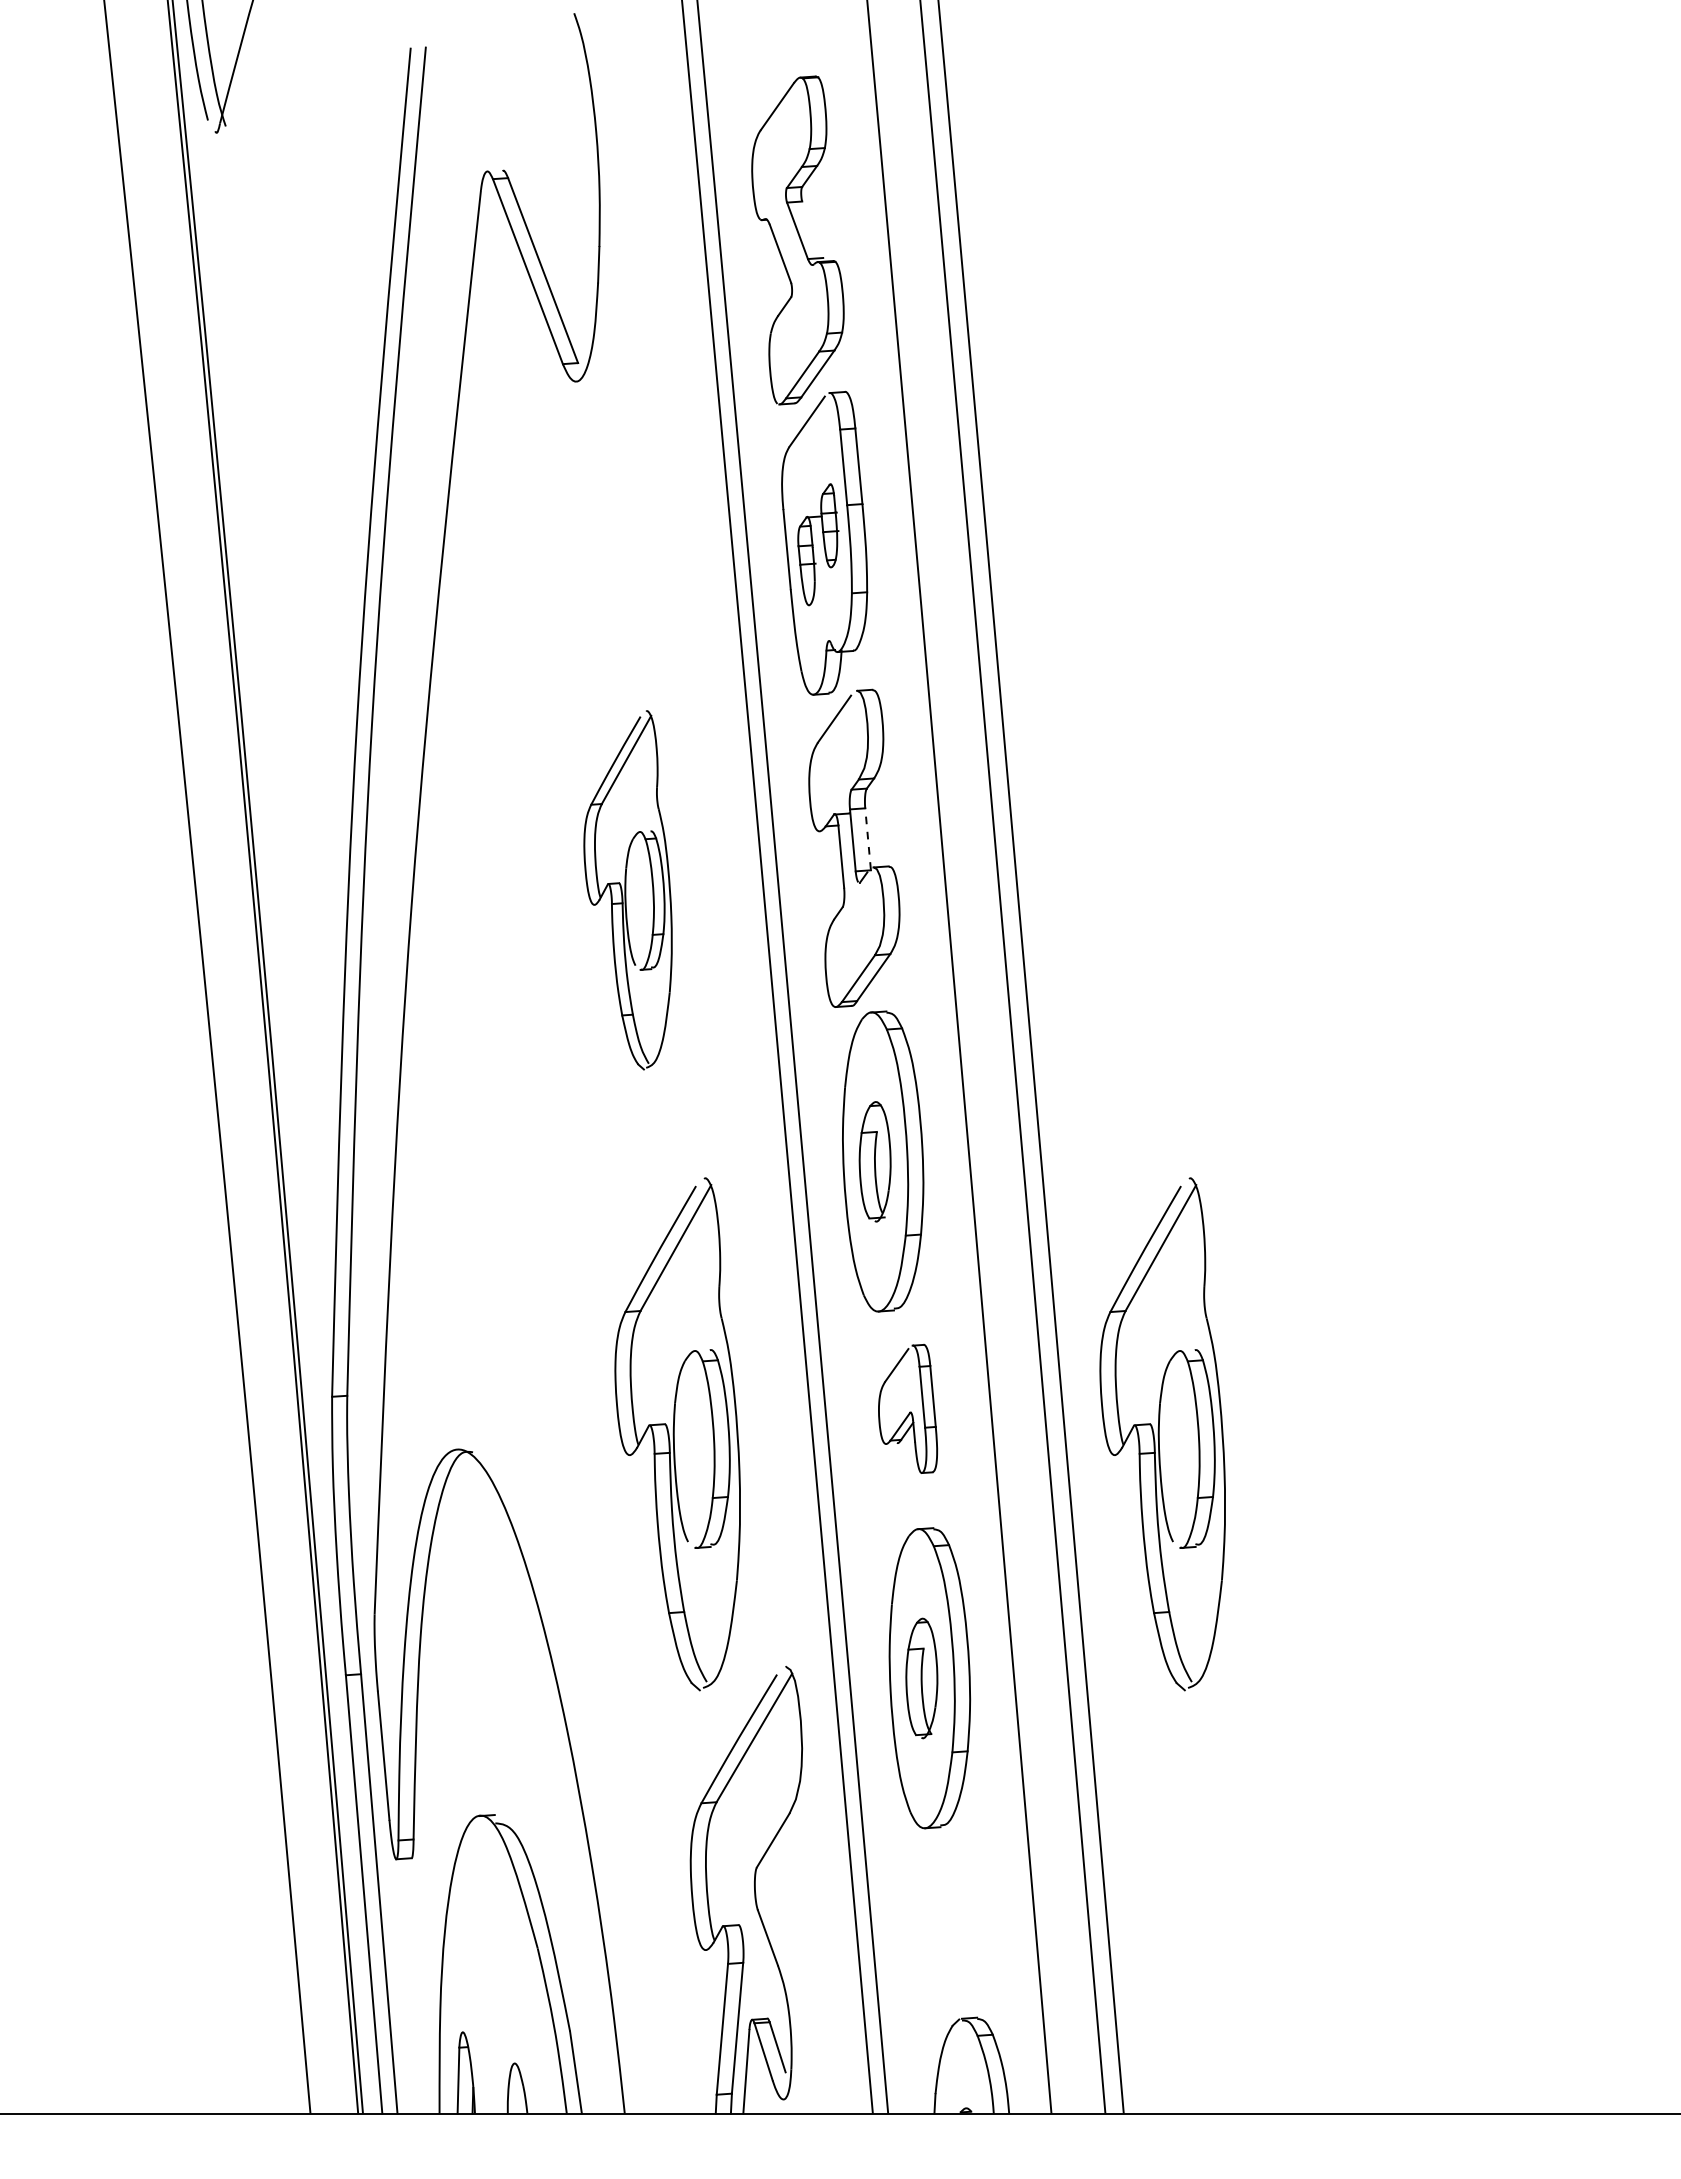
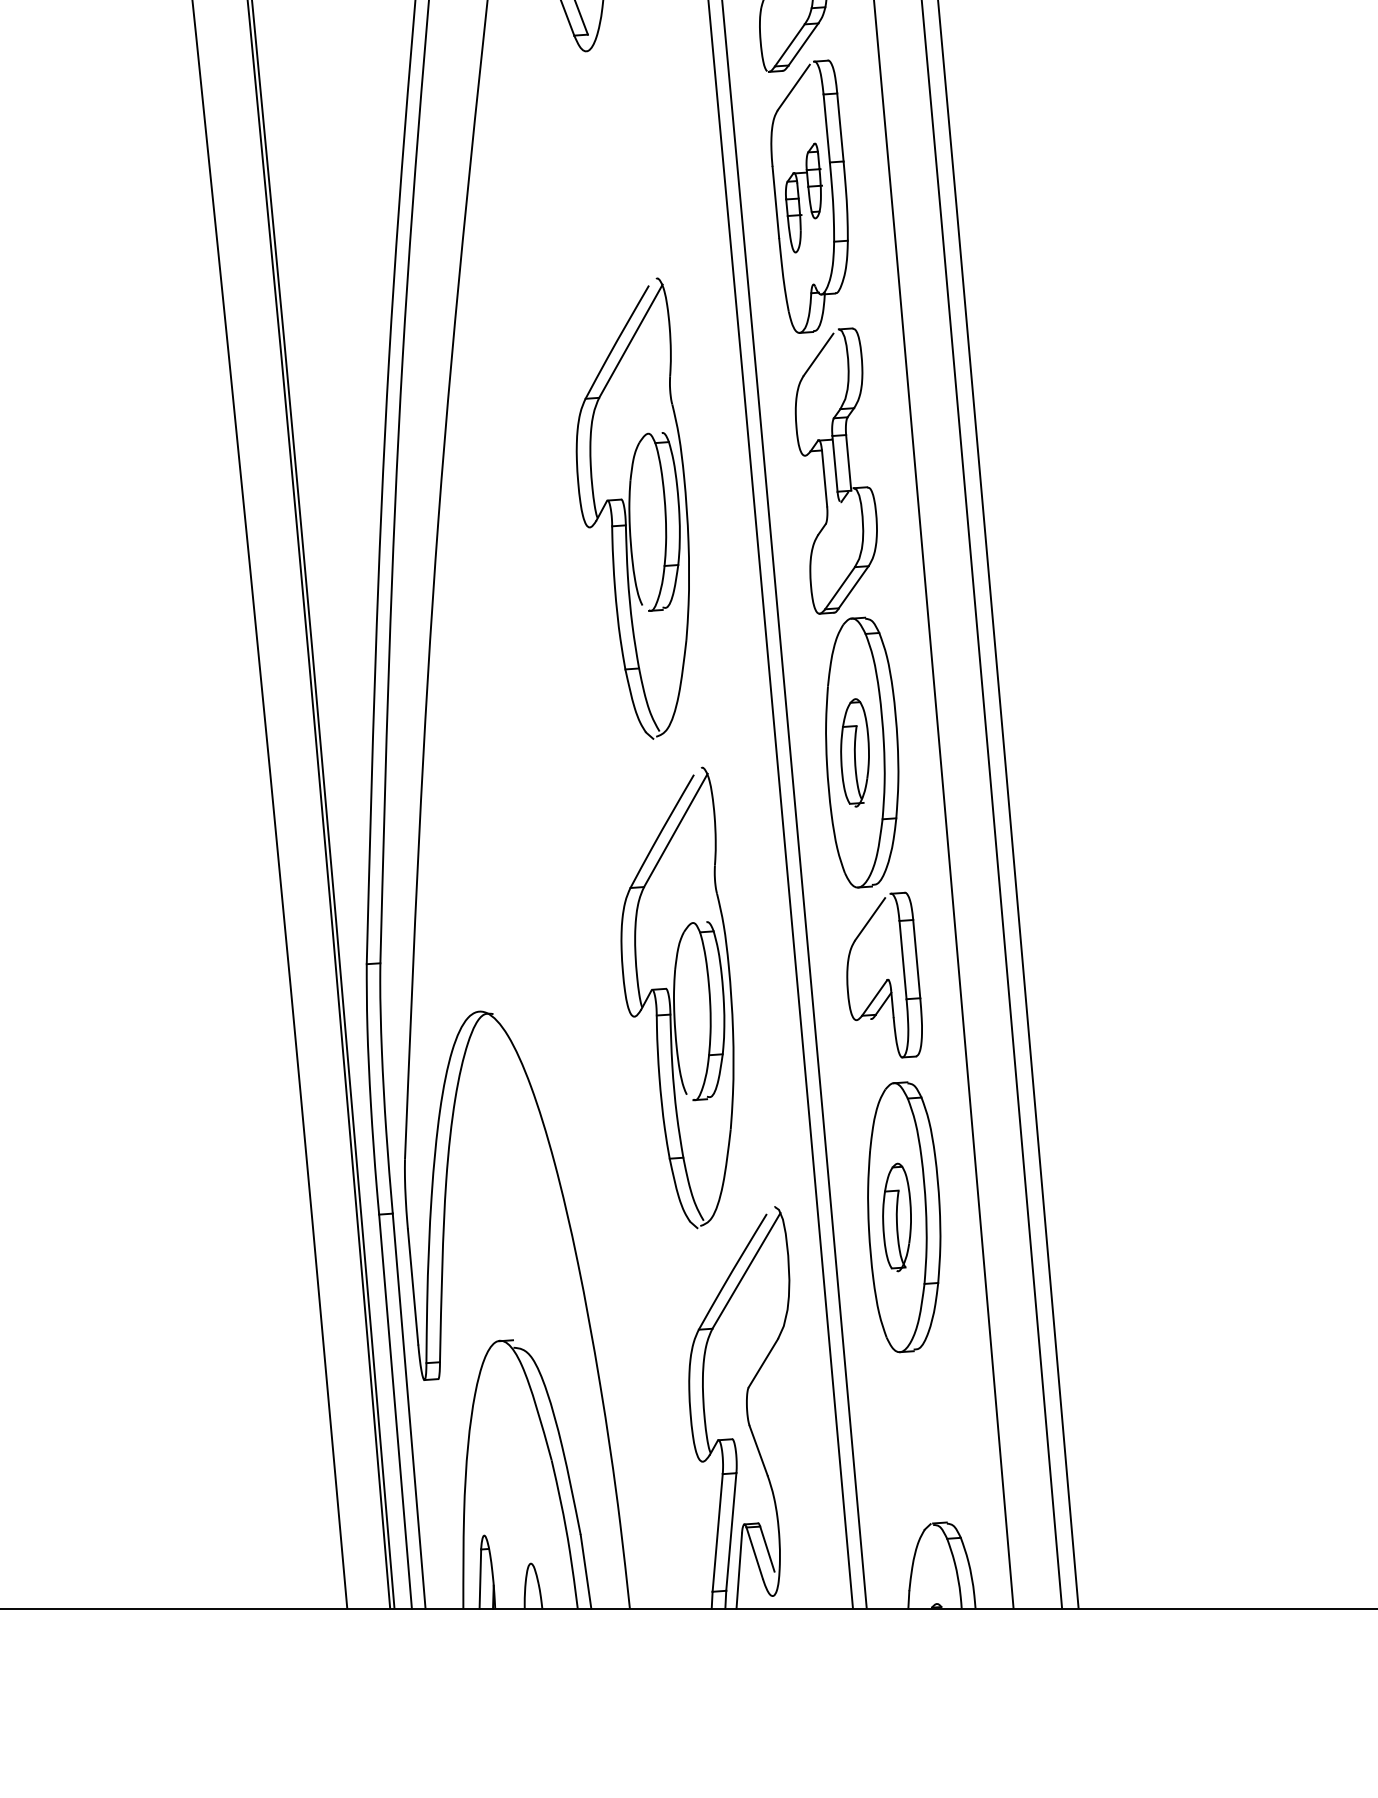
line: (868, 839) -> (849, 463), dashed -> solid
part: (627, 890) -> (632, 508), size x1.43
part: (907, 1408) -> (884, 974), size x1.43
part: (1162, 1434) -> (1113, 998), removed

